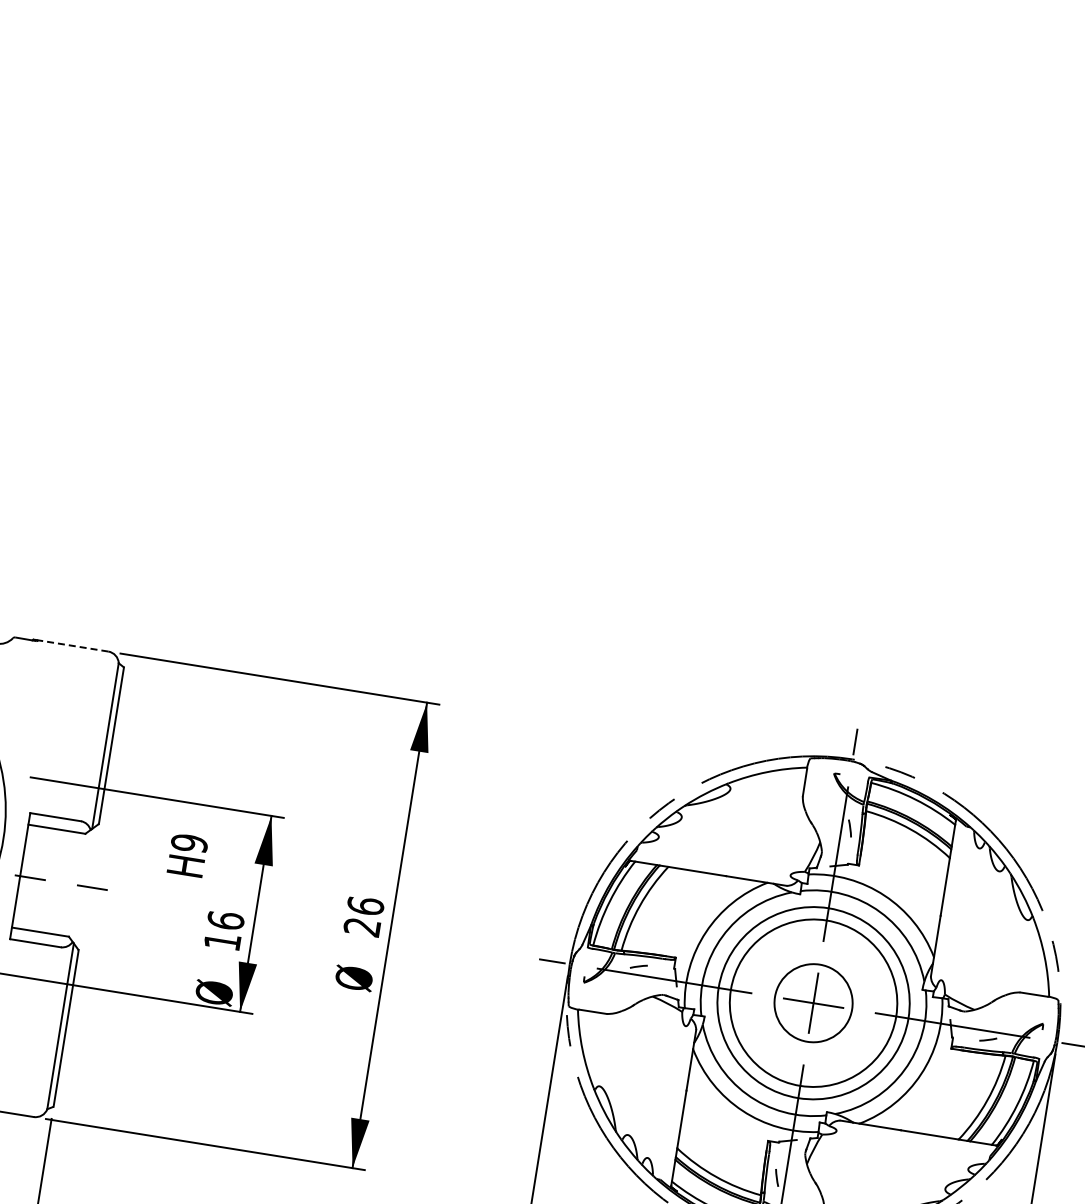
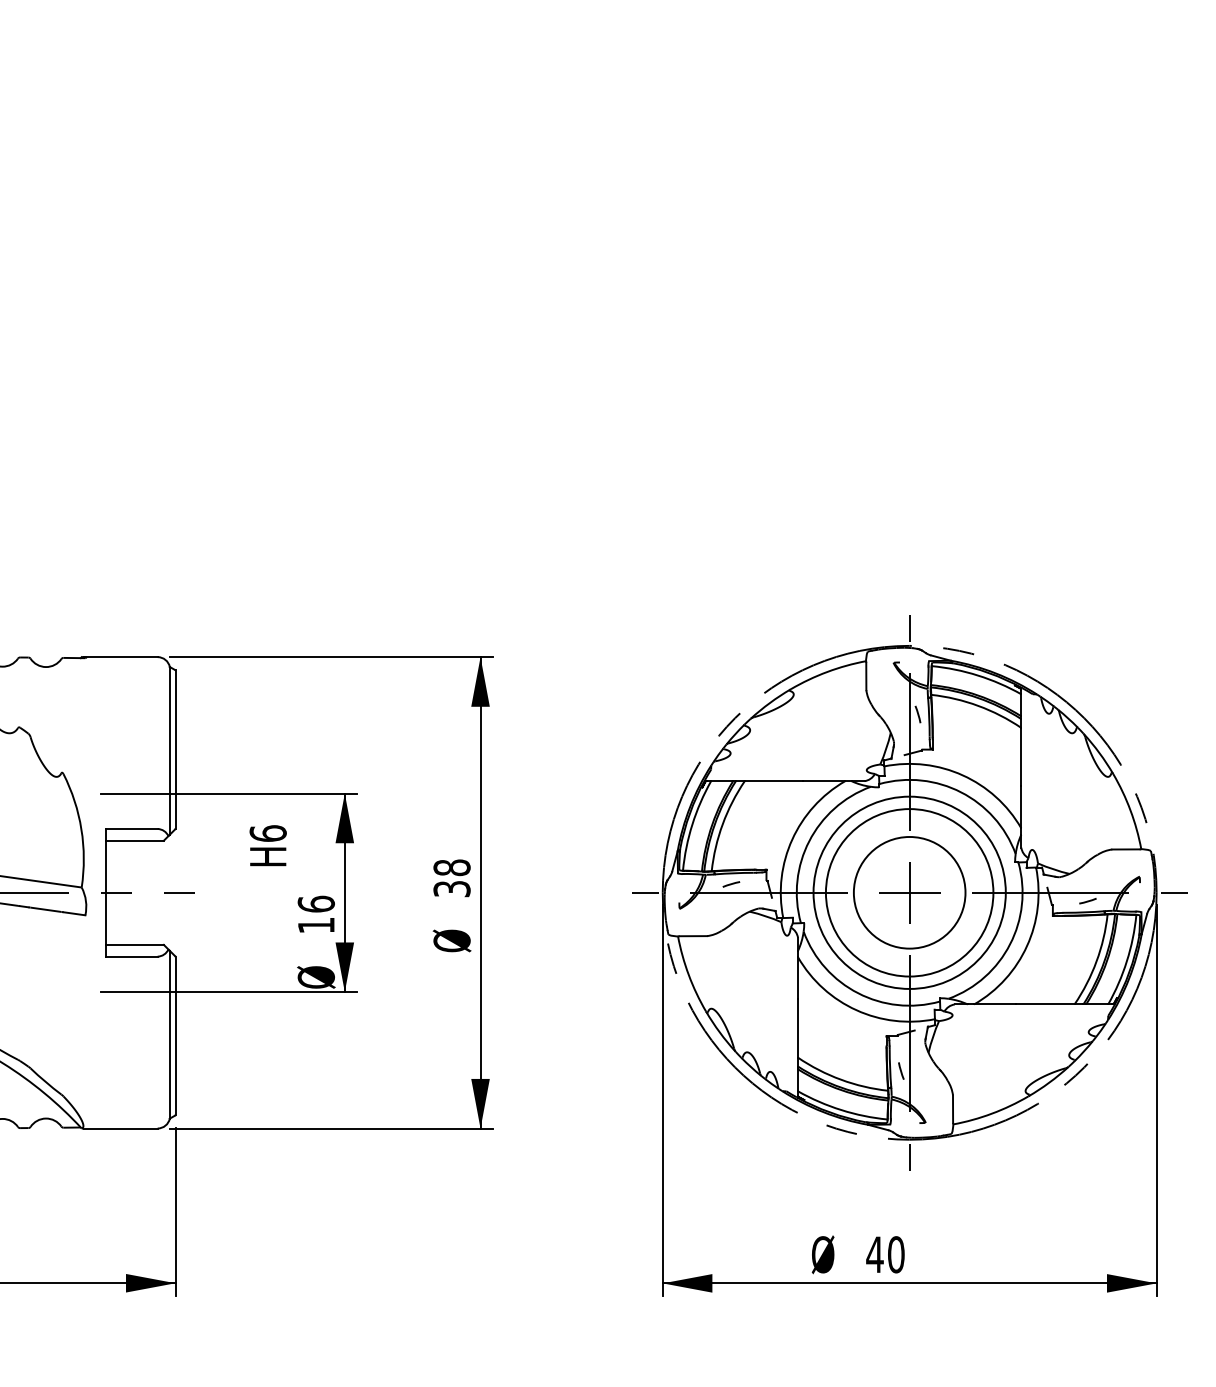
line: (71, 646) -> (120, 657), dashed -> solid
text: (188, 843) -> (267, 833), H9 -> H6
text: (363, 916) -> (451, 878), 26 -> 38
circle: (813, 1002) -> (909, 892), size x1.43

